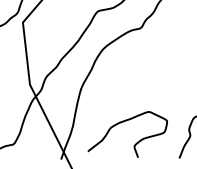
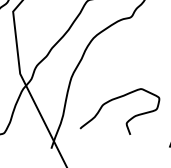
curve: (136, 142) -> (128, 119), moved

